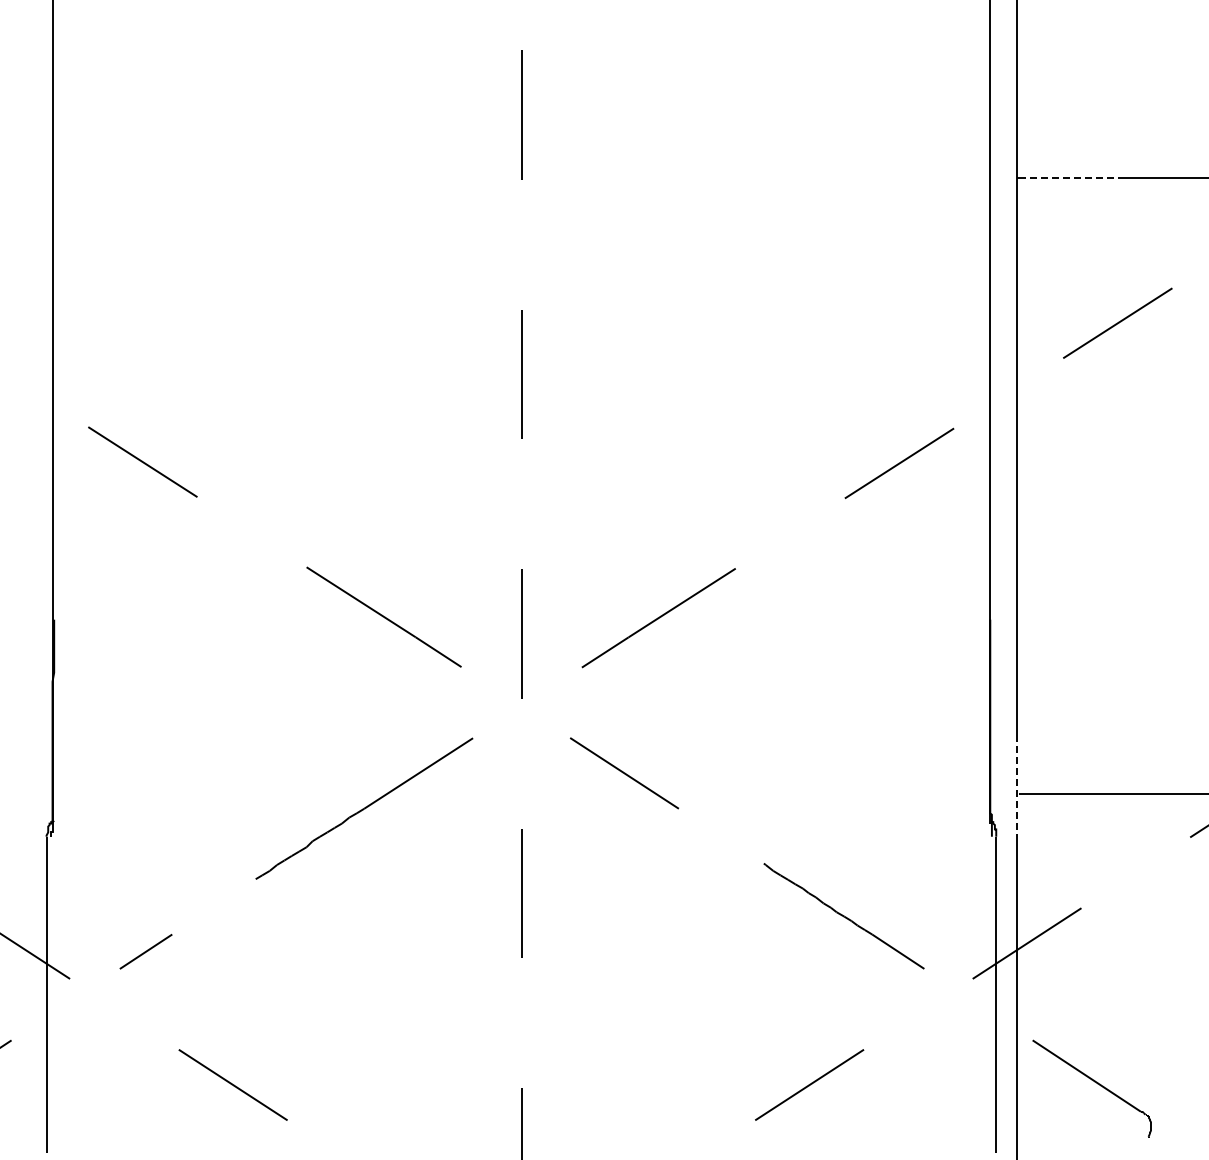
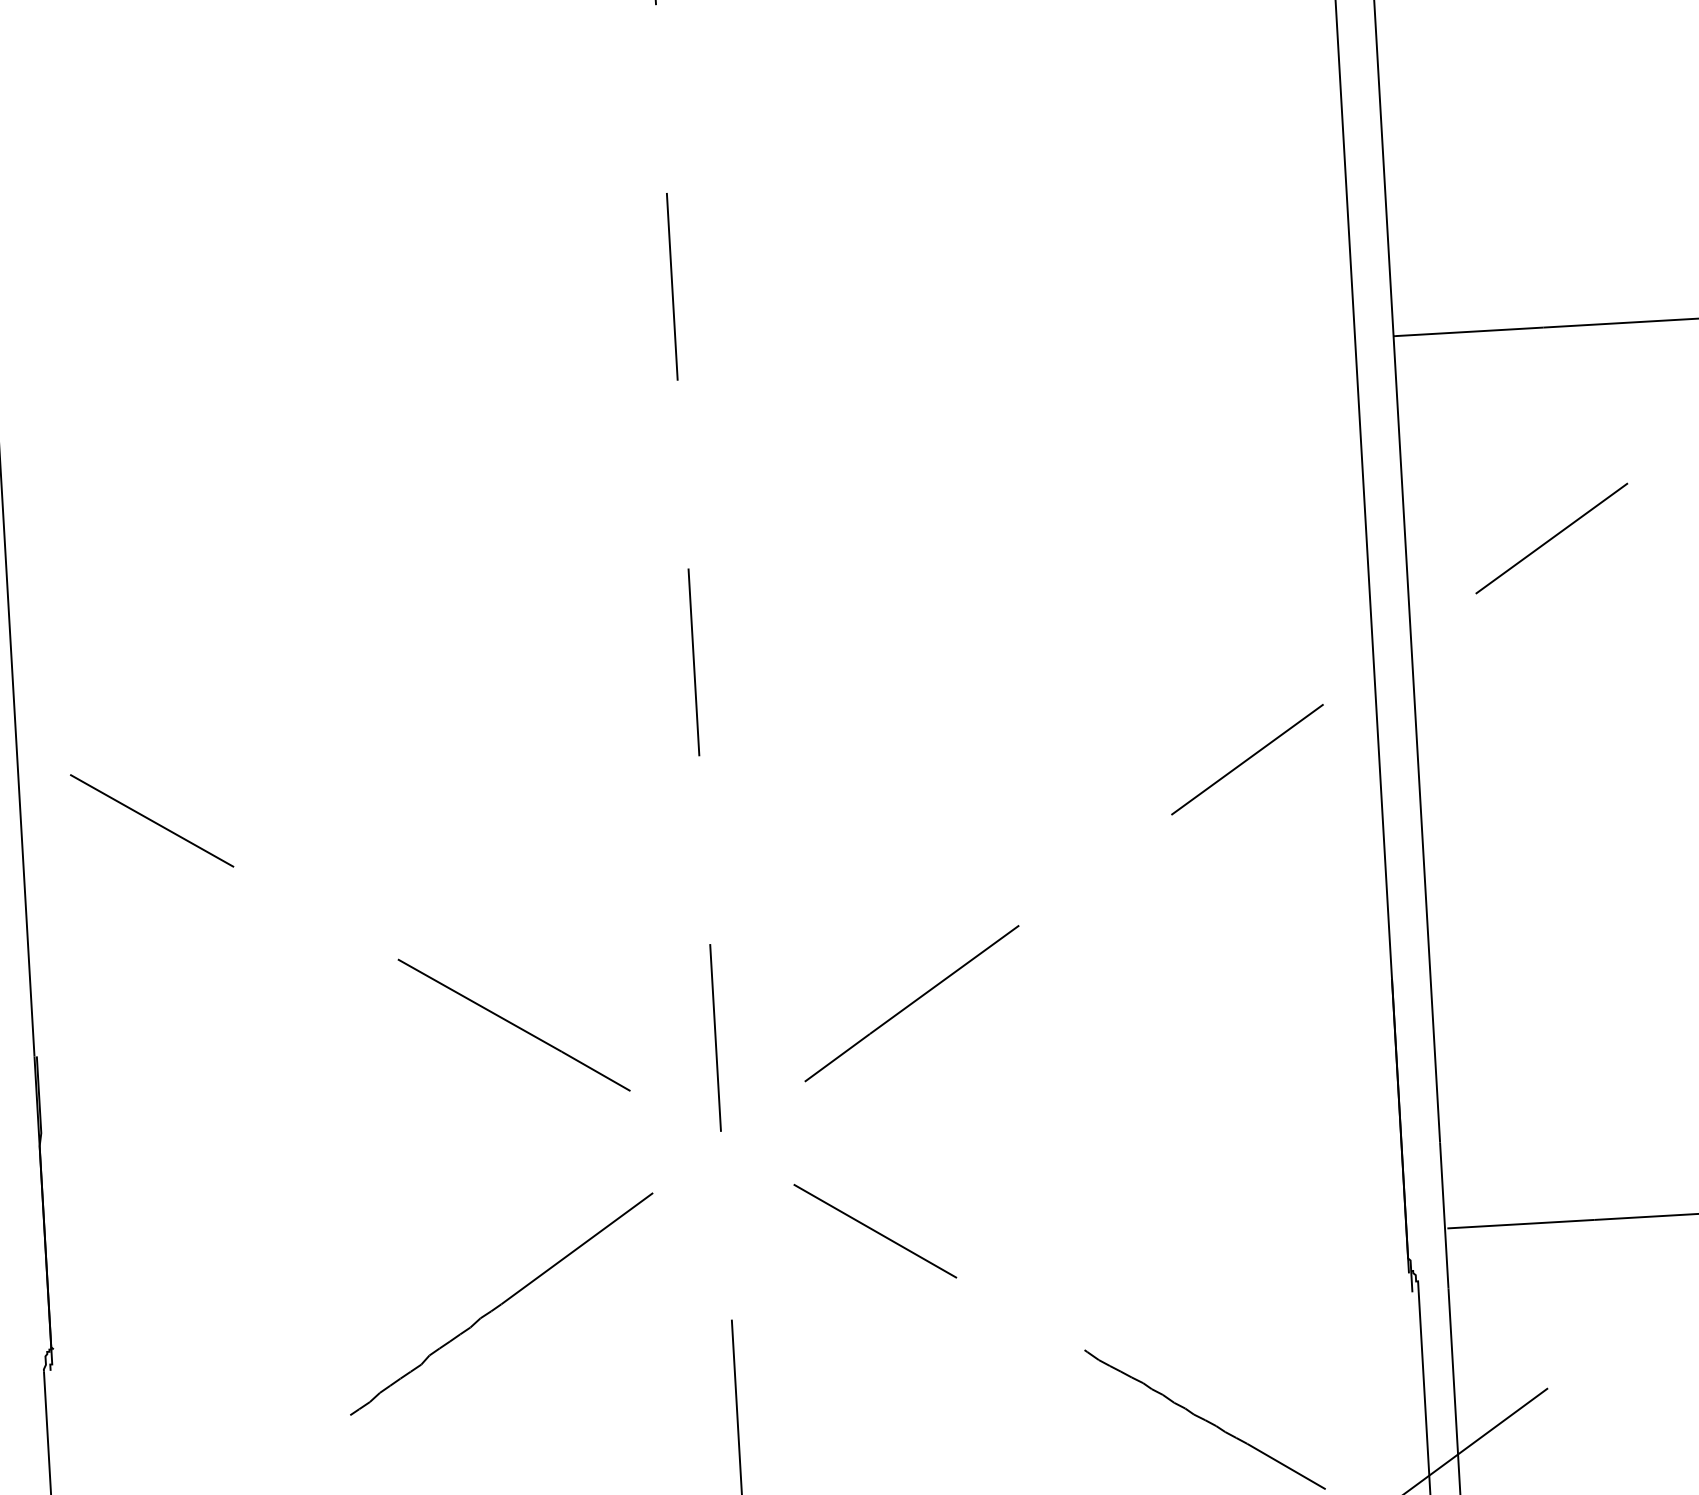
line: (1069, 177) -> (1469, 331), dashed -> solid
line: (1016, 785) -> (1443, 1216), dashed -> solid

